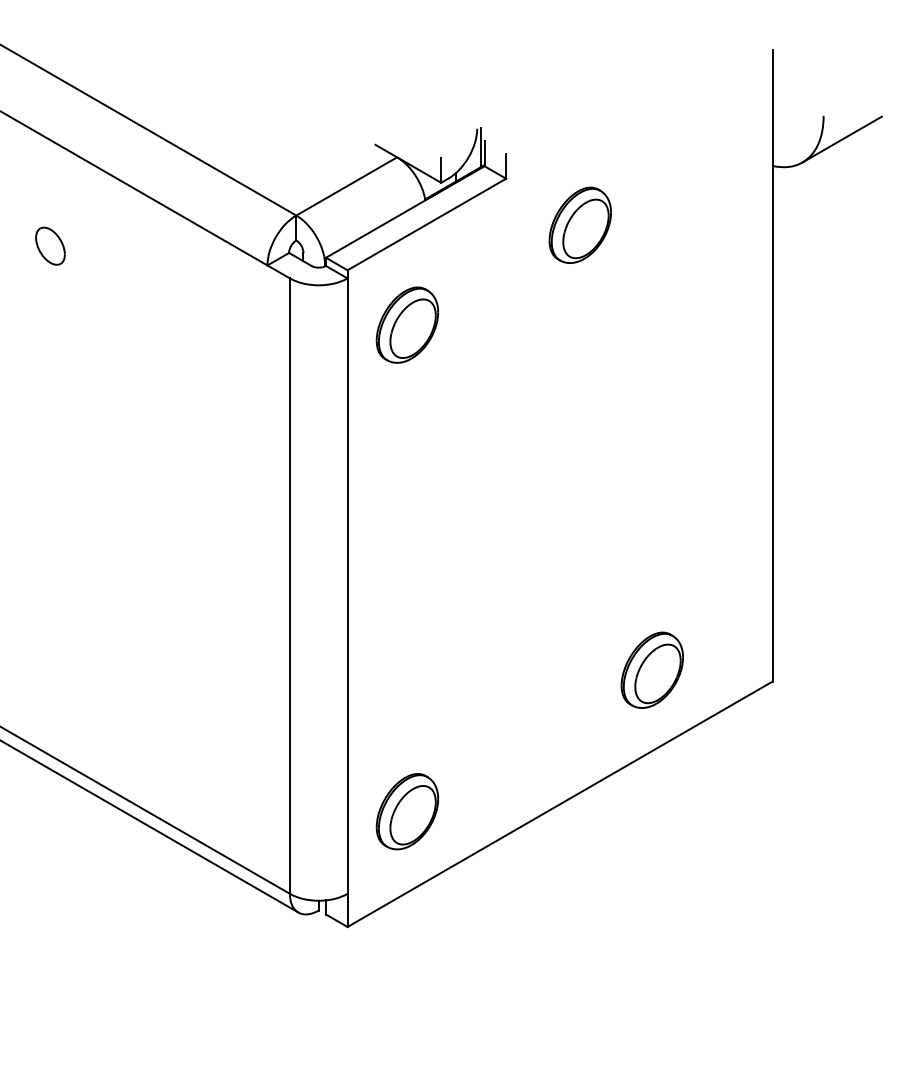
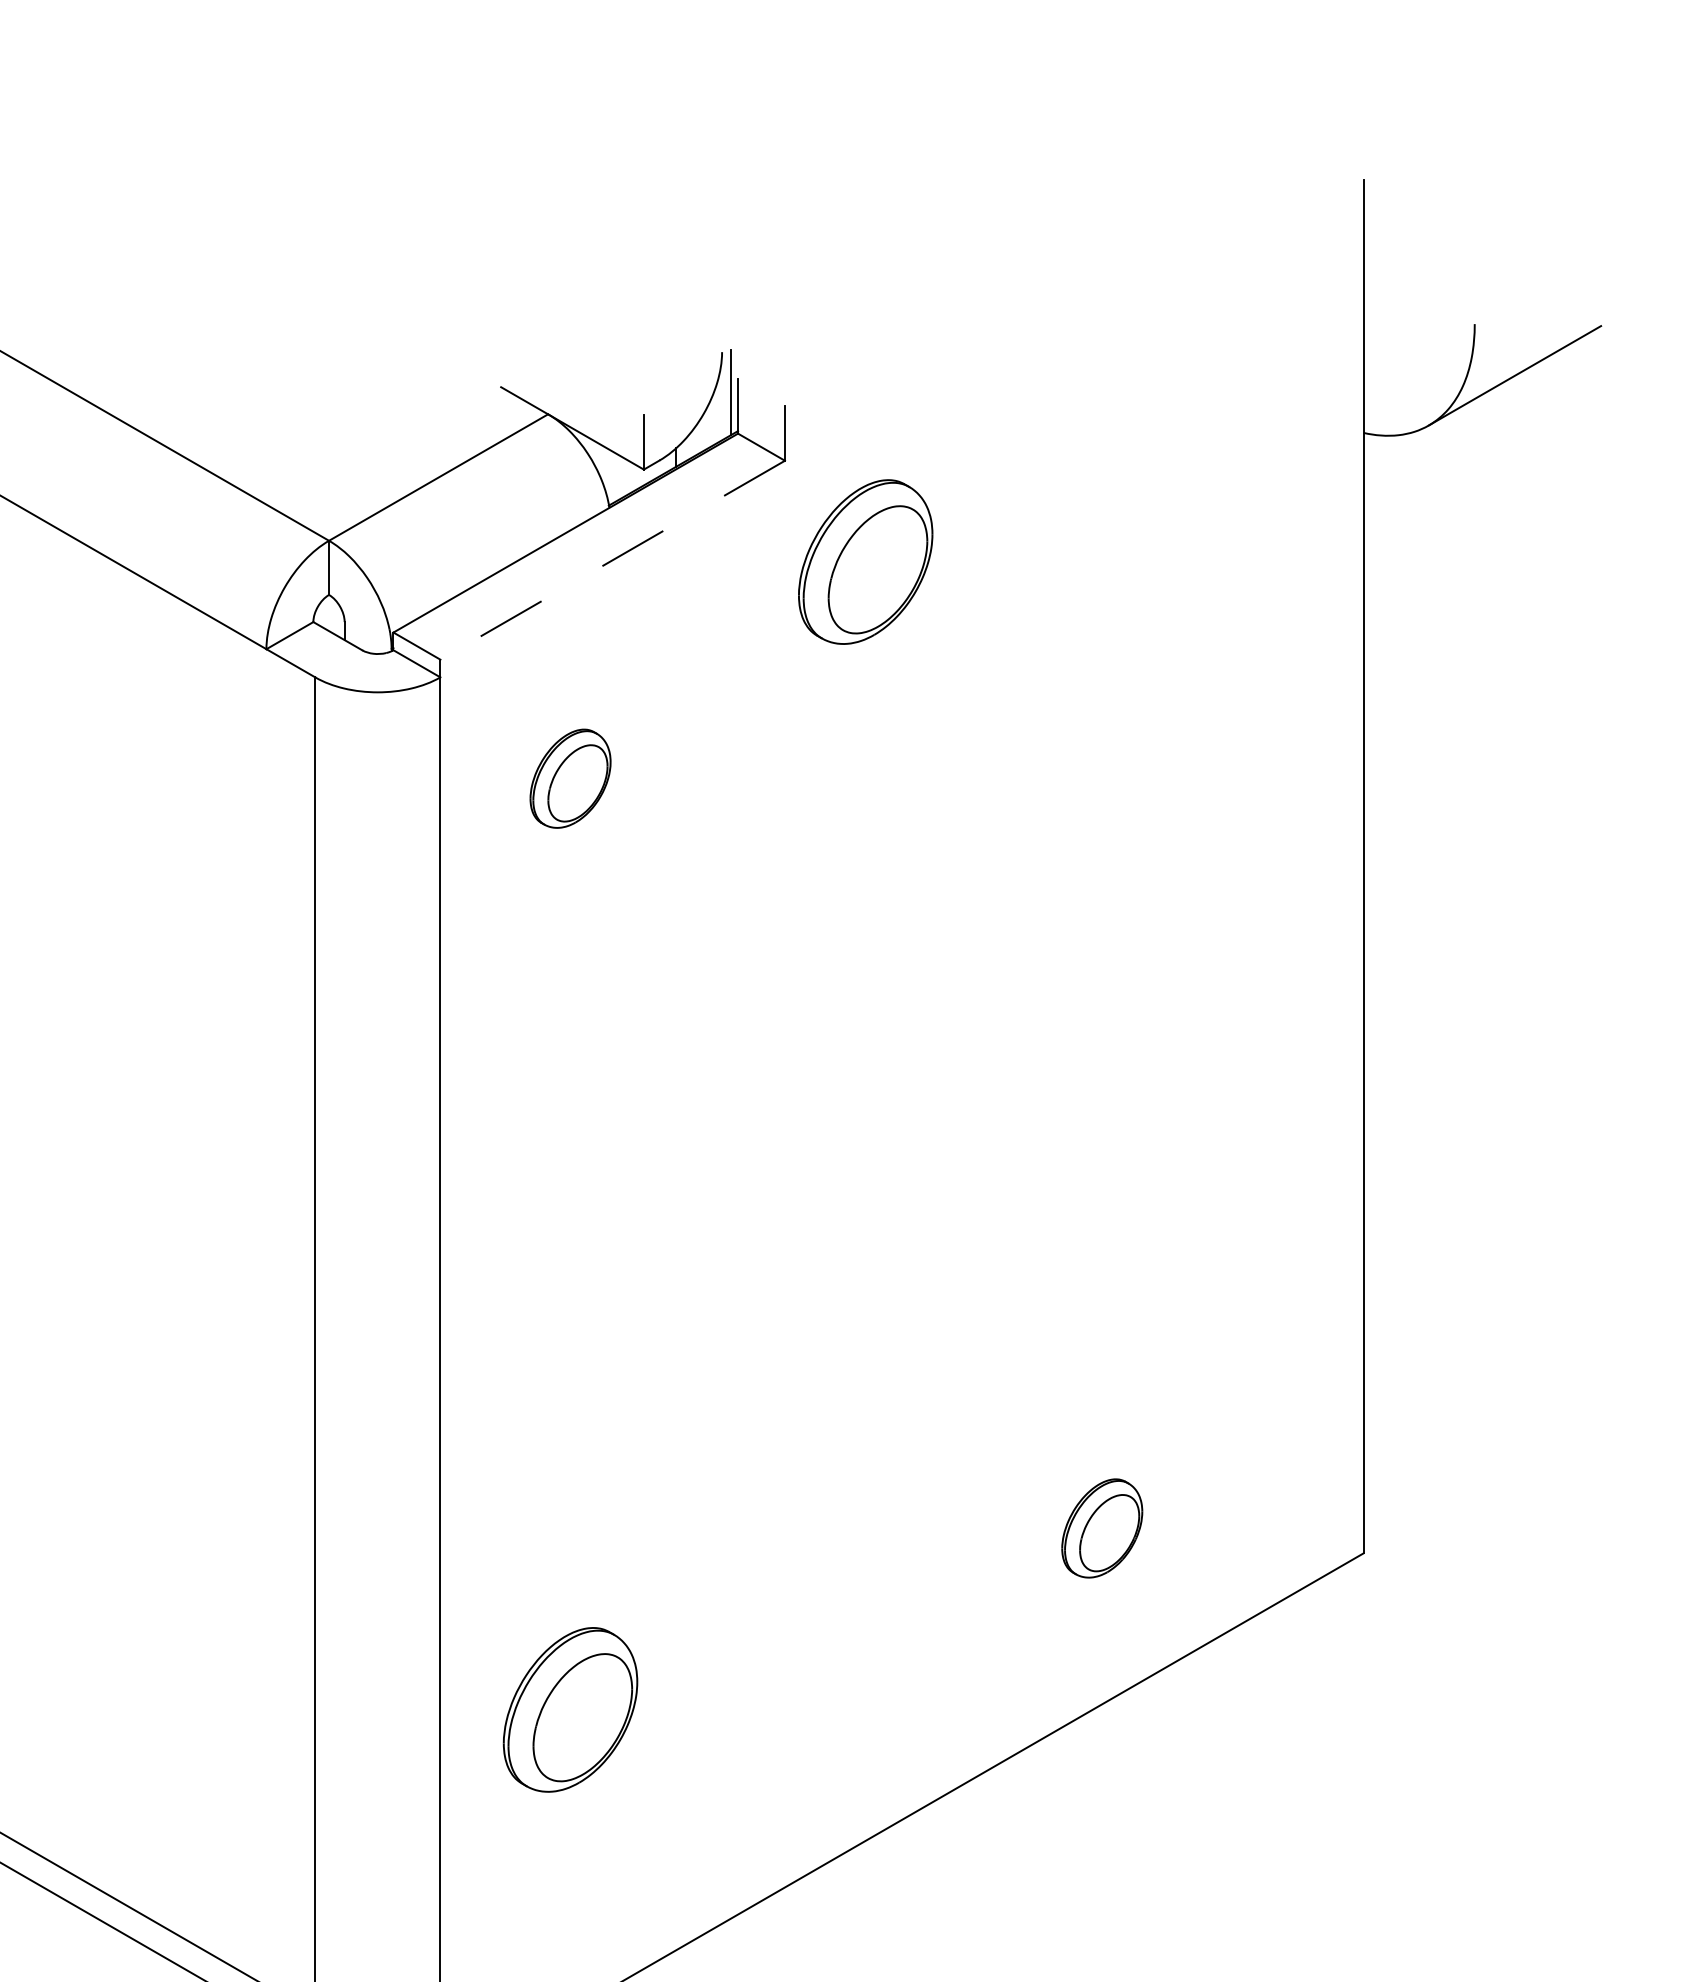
line: (426, 224) -> (611, 560), solid -> dashed
part: (579, 224) -> (863, 560), moved
part: (407, 324) -> (570, 777), size x0.6
part: (651, 669) -> (1100, 1527), size x0.6
part: (407, 811) -> (570, 1709), moved

